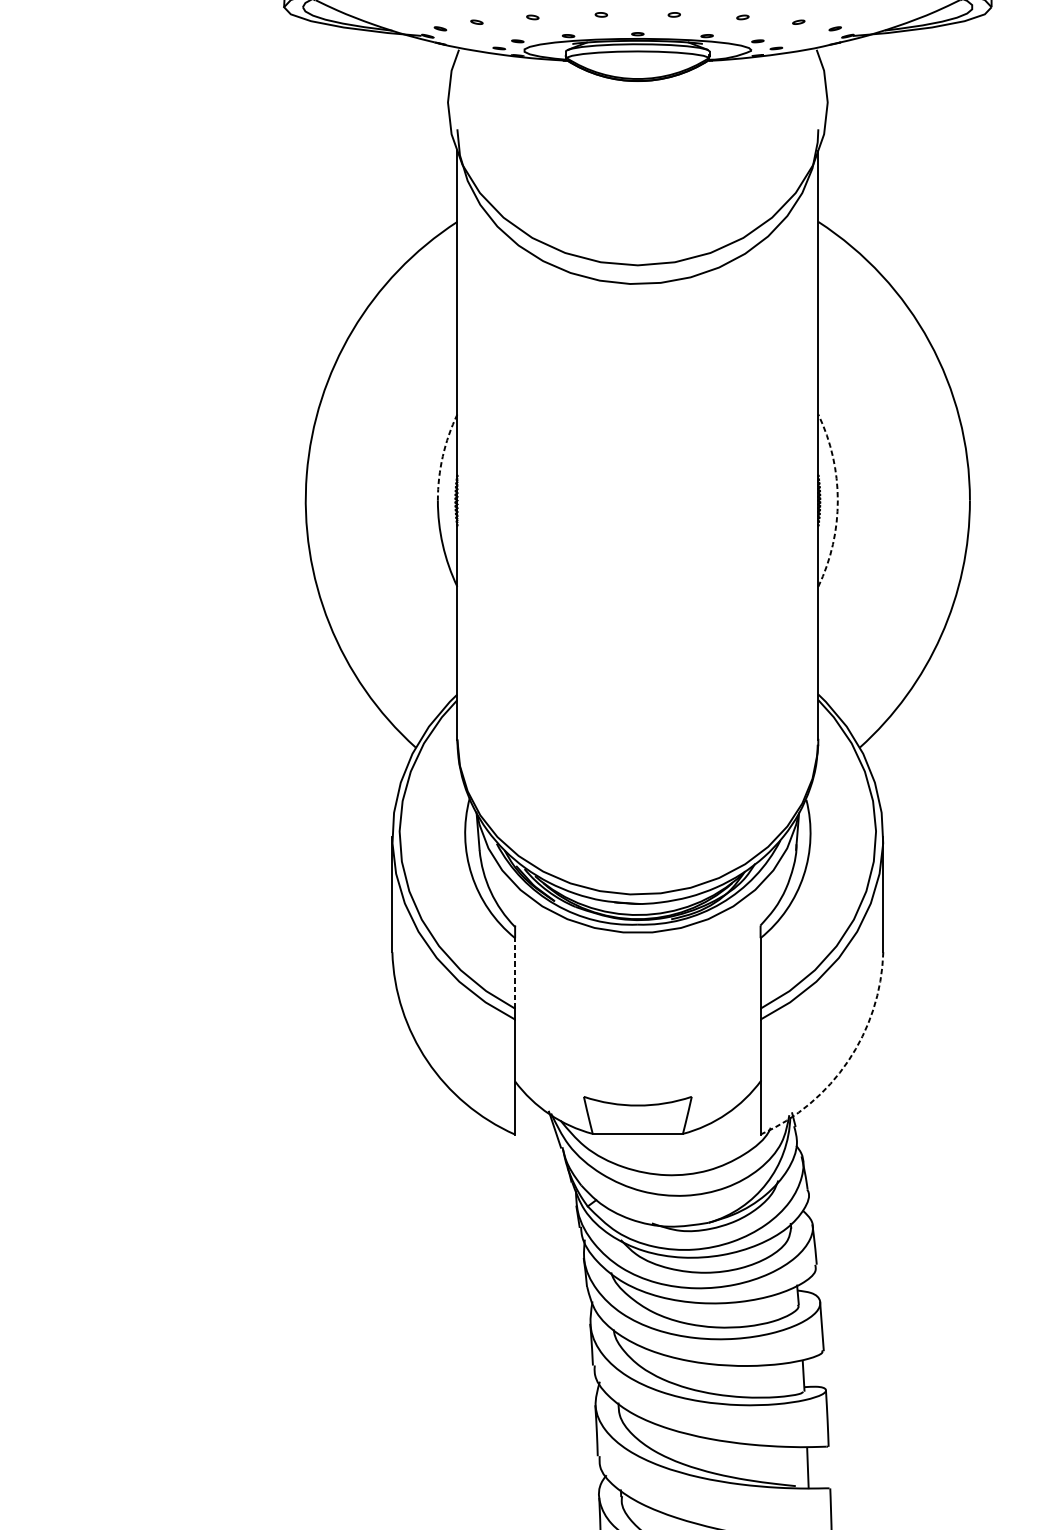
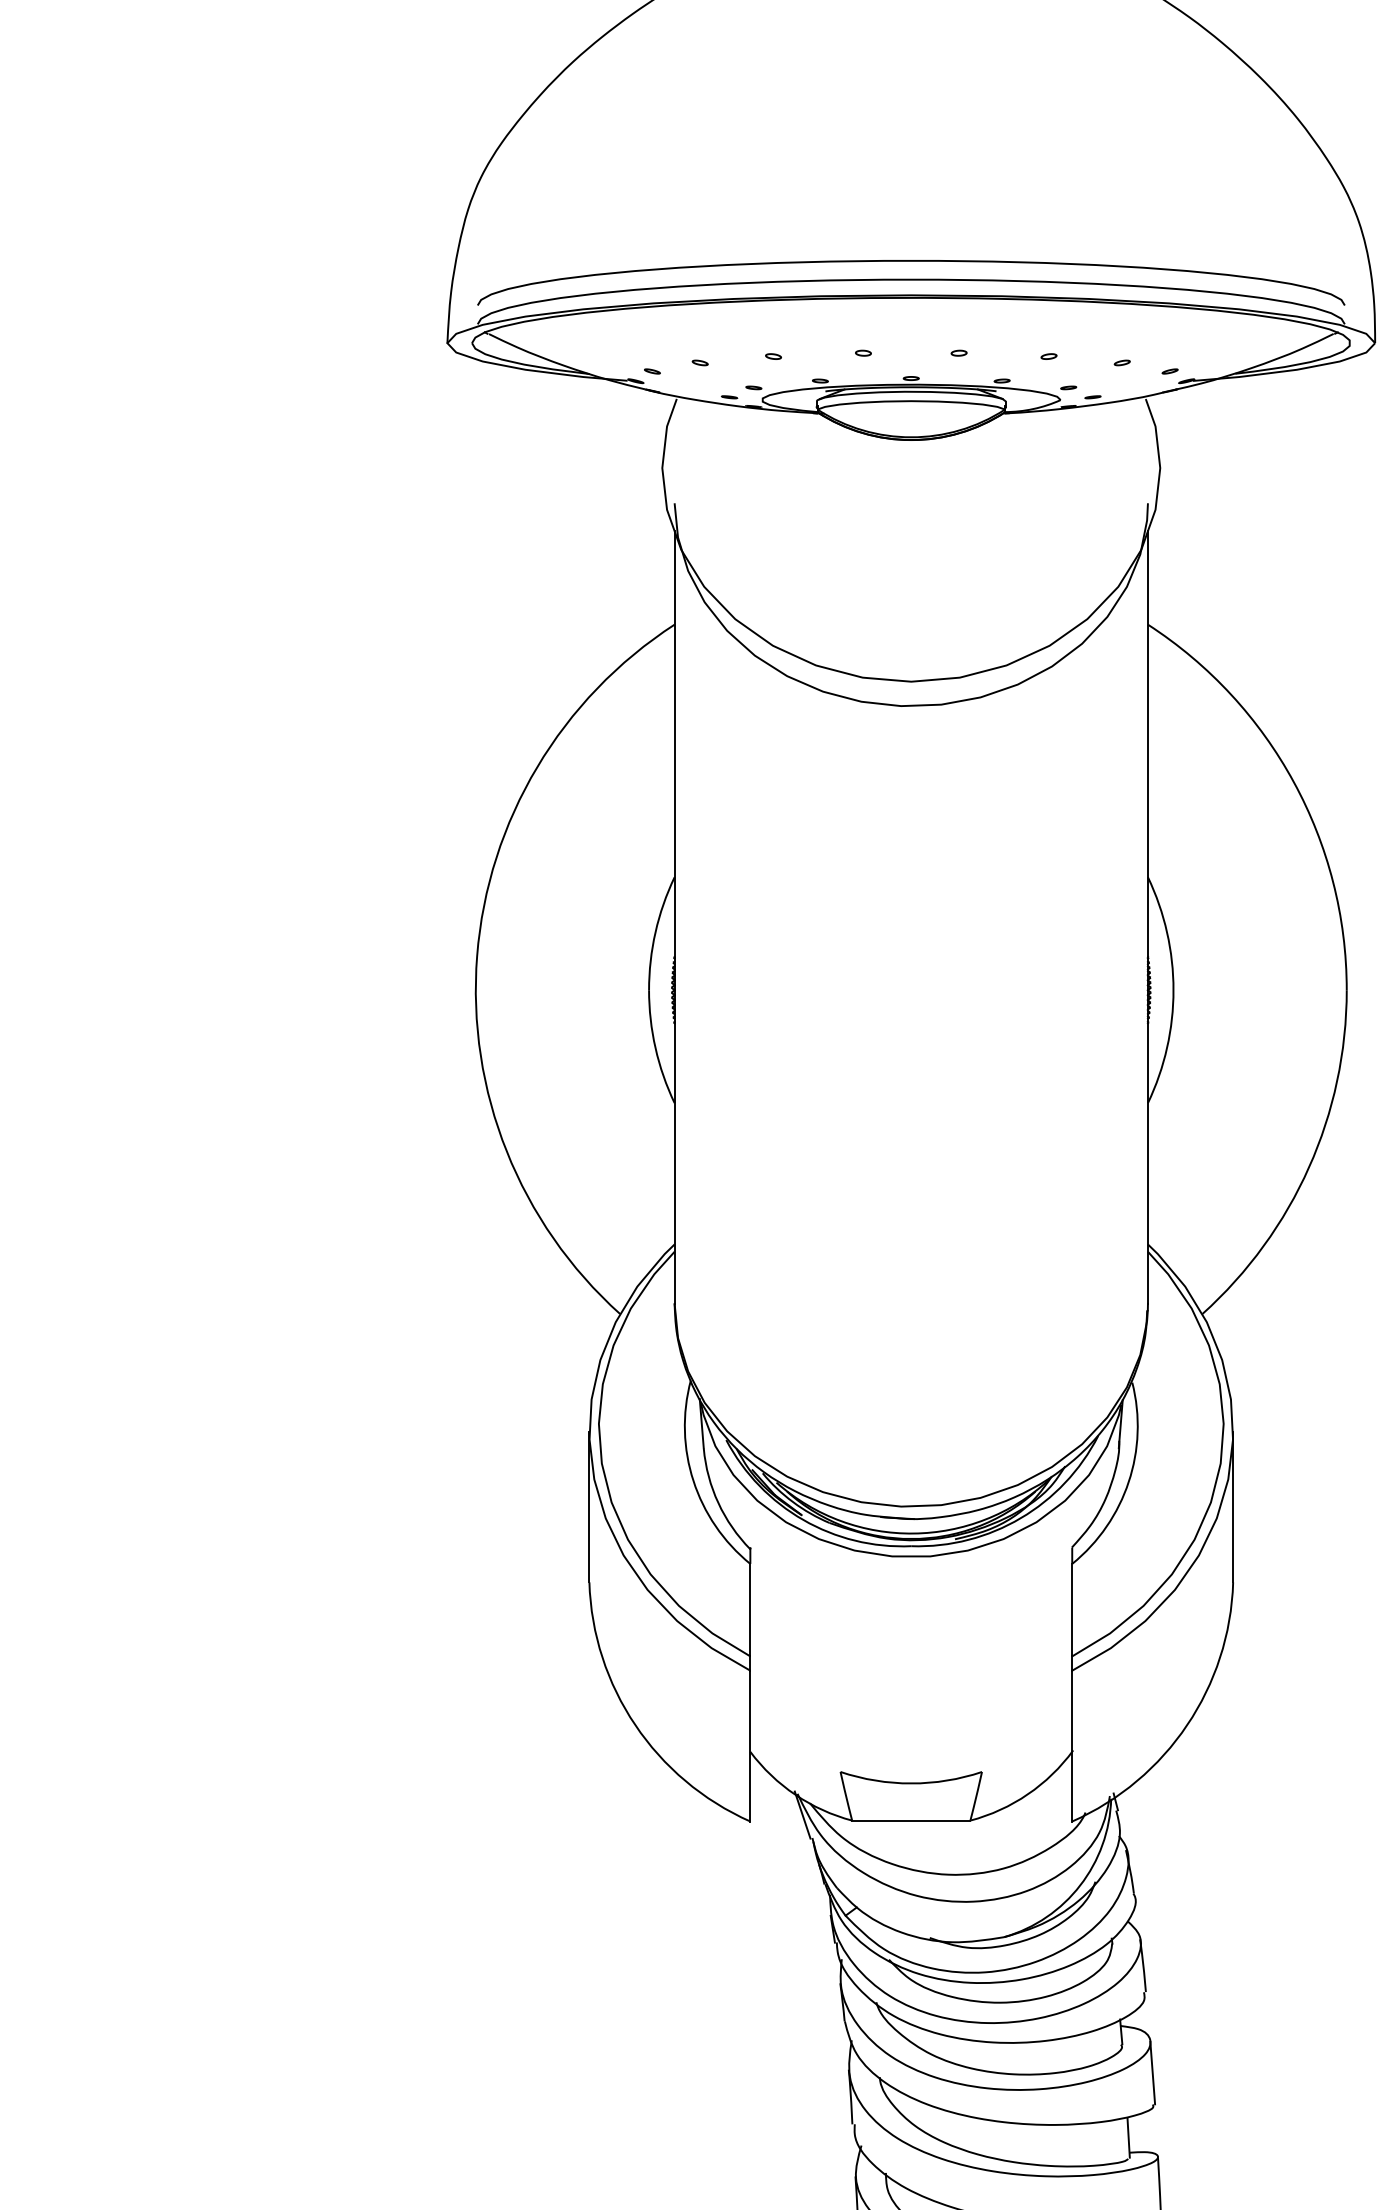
arc: (442, 456) -> (655, 932), dashed -> solid
arc: (837, 500) -> (1173, 990), dashed -> solid
line: (515, 972) -> (750, 1609), dashed -> solid
arc: (848, 1061) -> (1187, 1725), dashed -> solid

